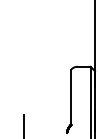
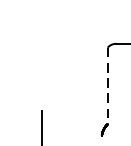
line: (71, 97) -> (107, 86), solid -> dashed

